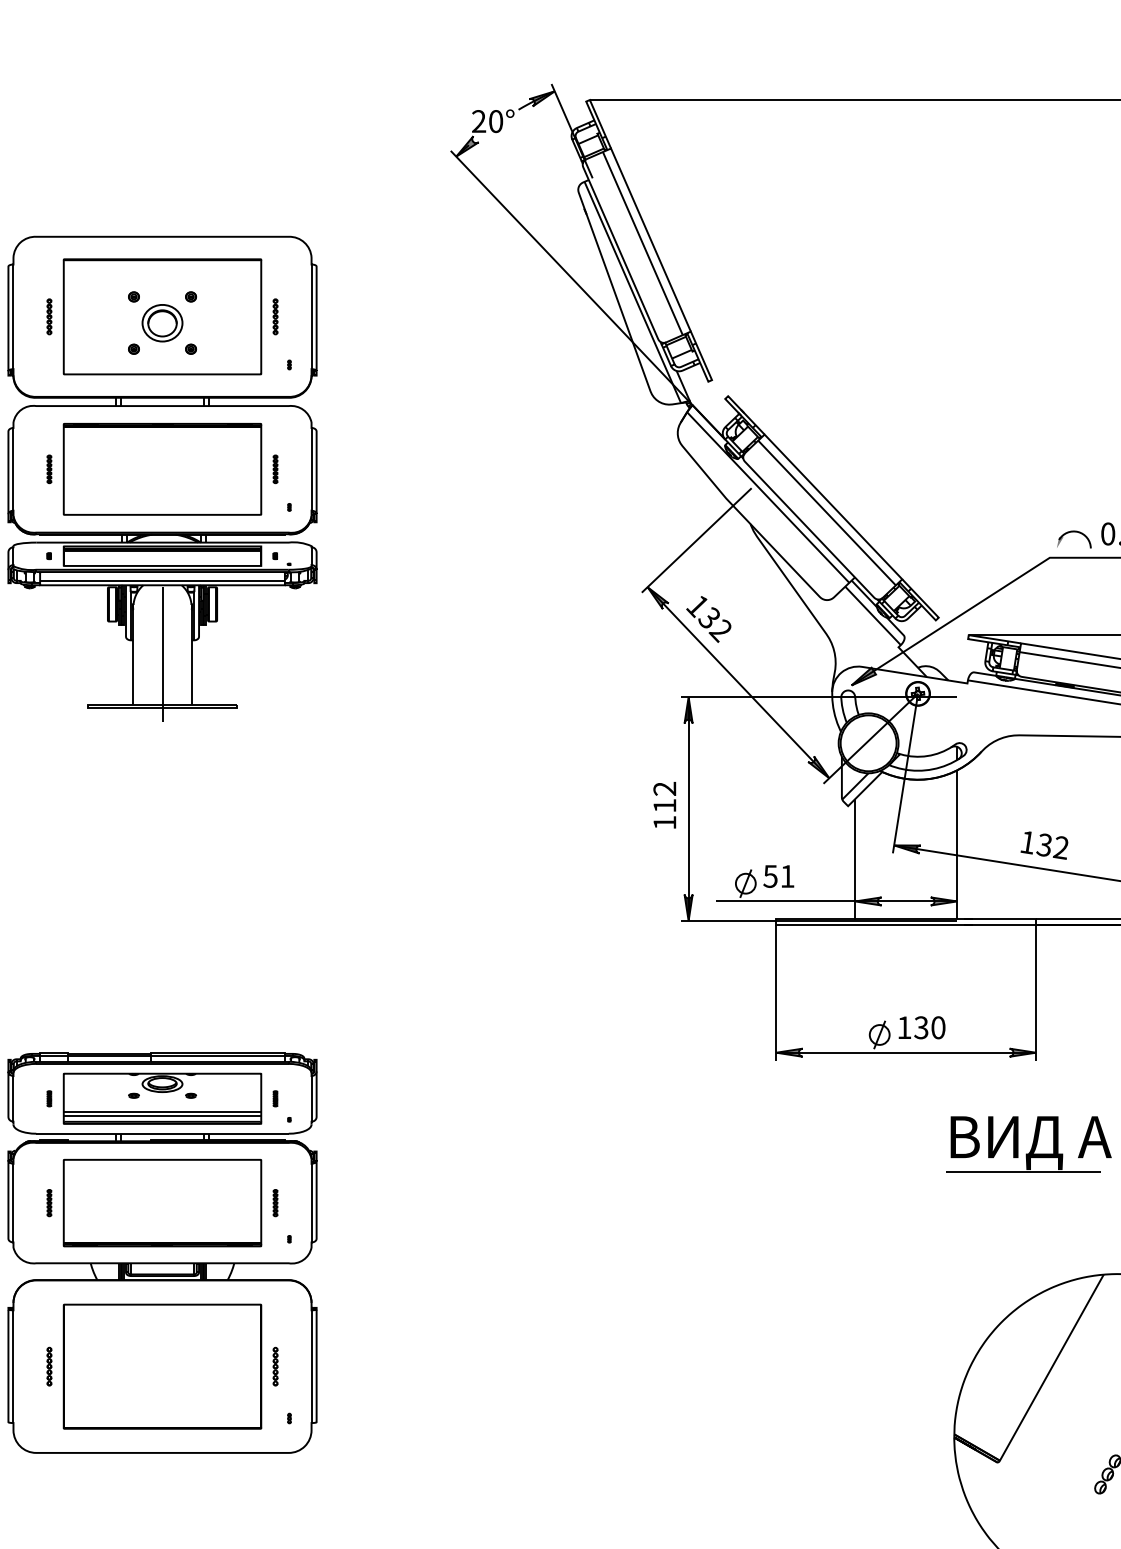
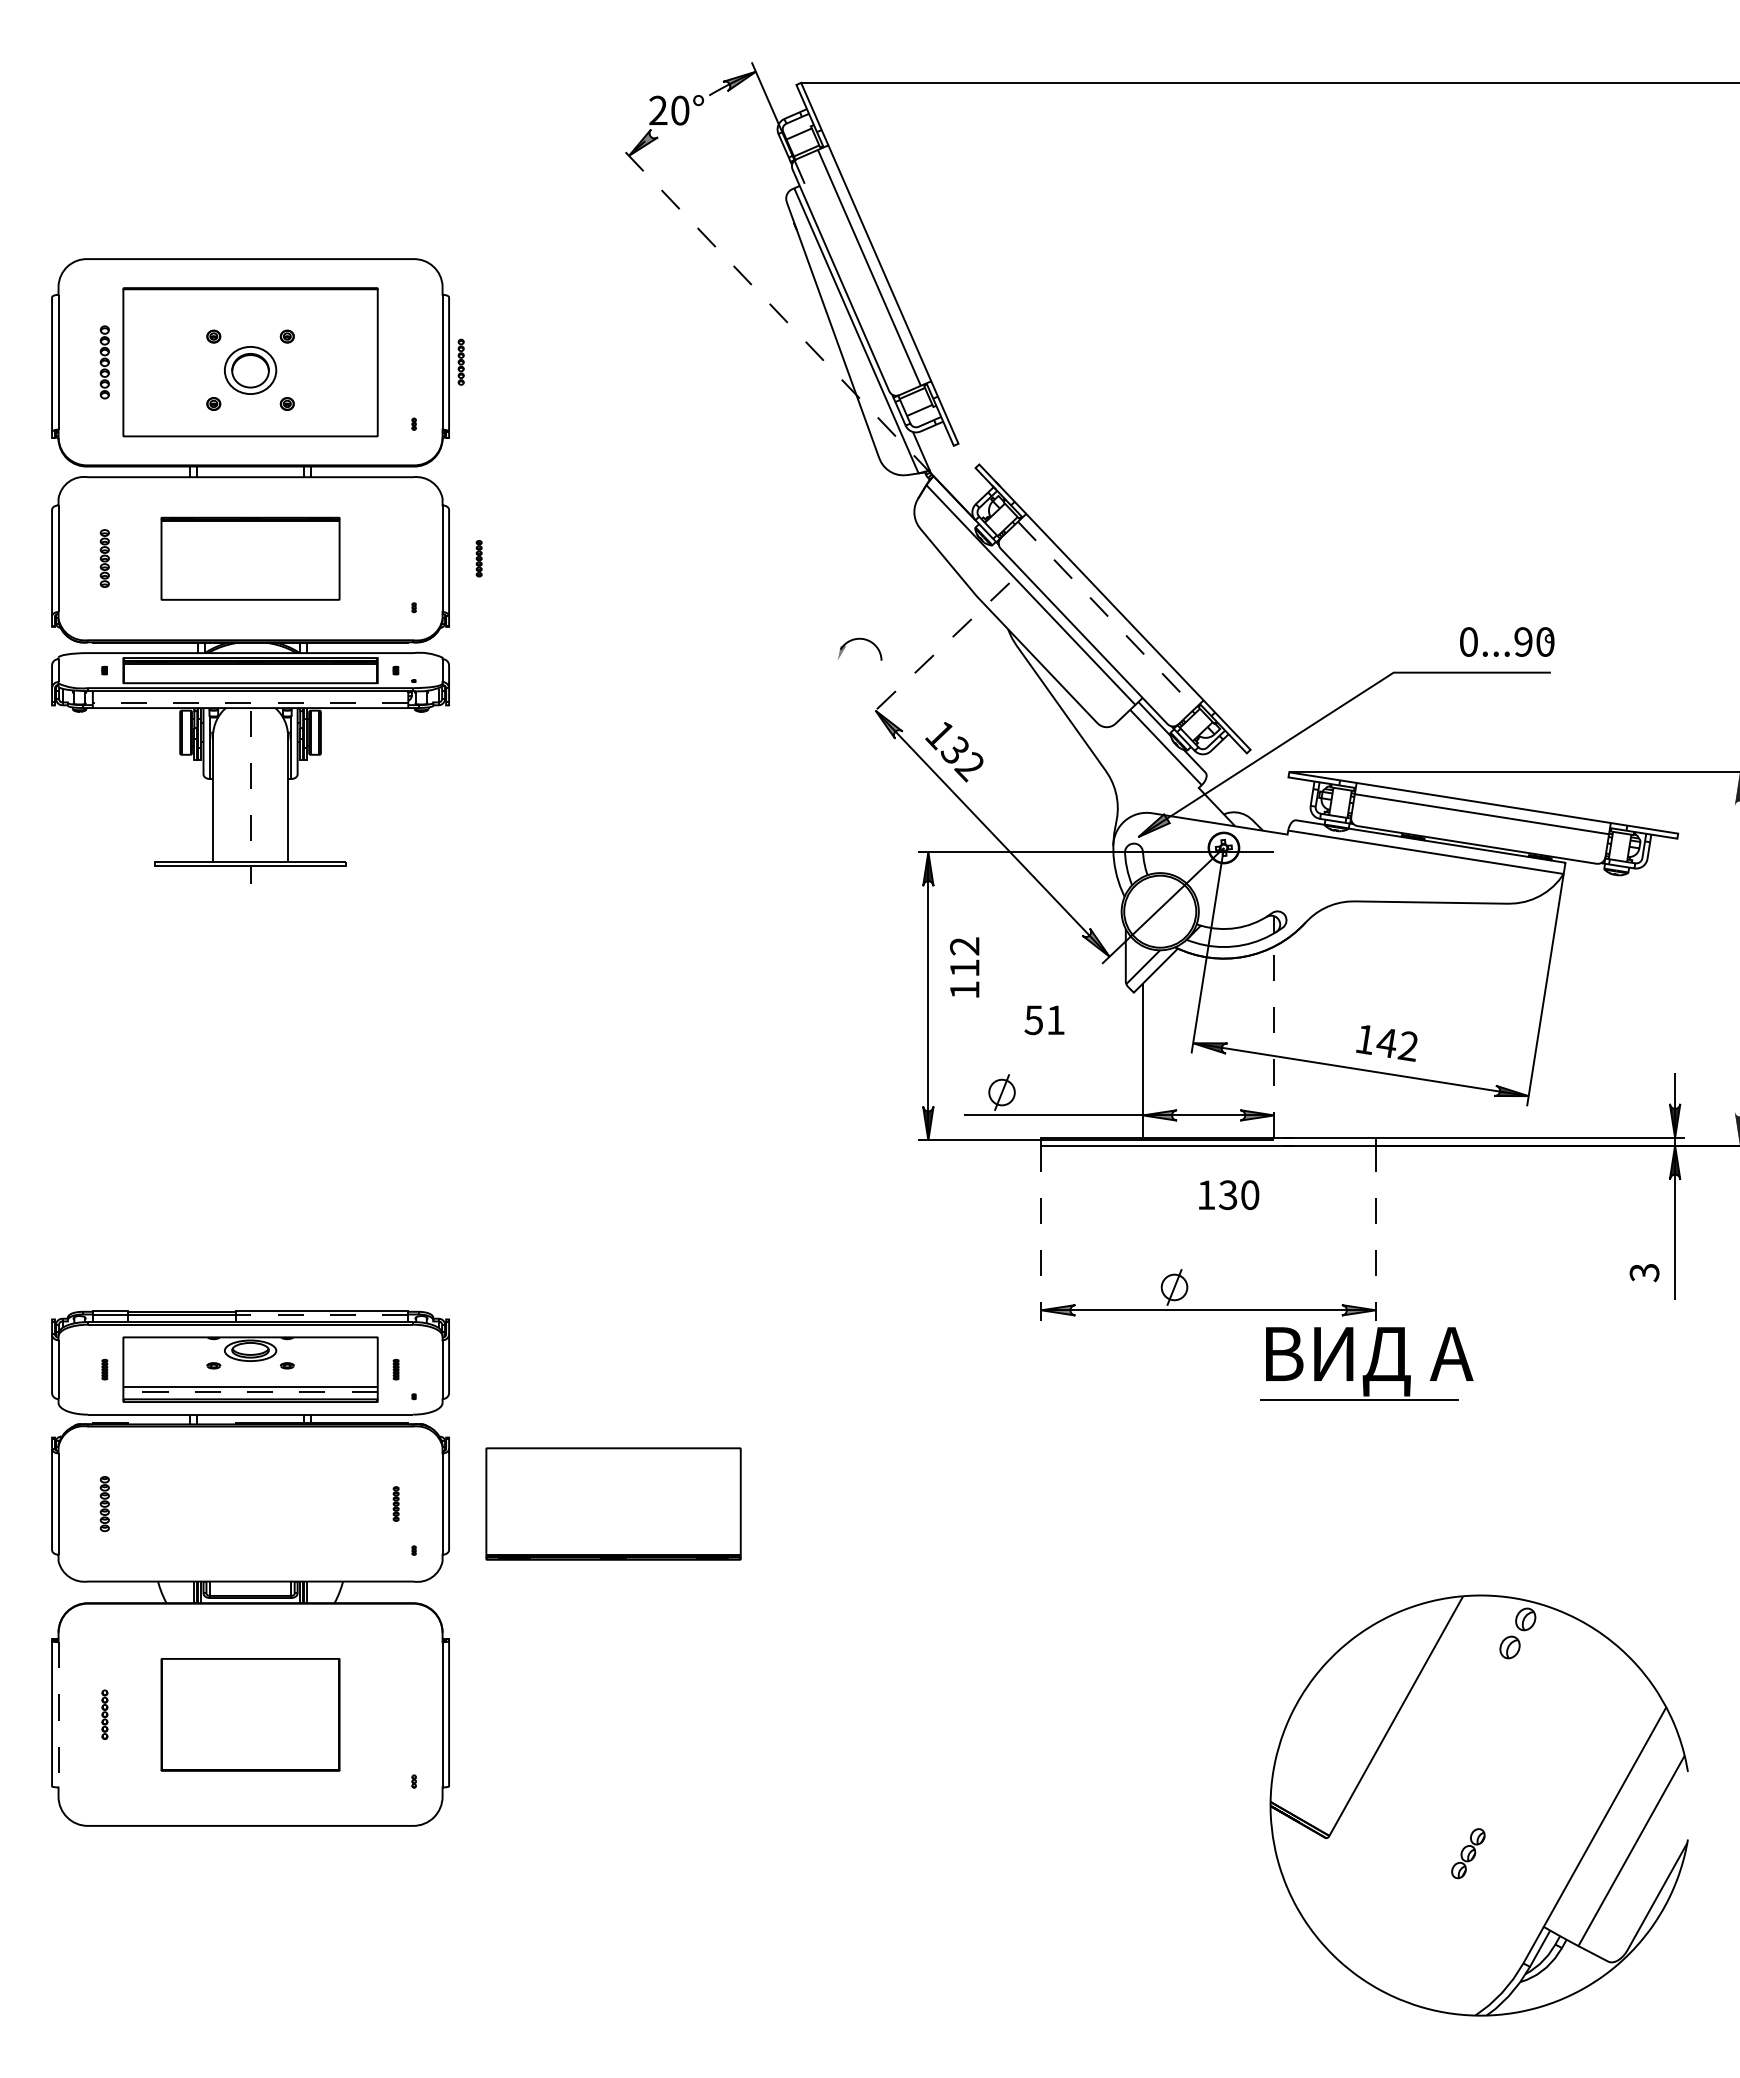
line: (570, 277) -> (776, 311), solid -> dashed
part: (49, 316) -> (104, 361), size x1.6
part: (275, 316) -> (460, 361), moved
part: (49, 469) -> (104, 558), size x1.6
part: (162, 469) -> (250, 558), size x0.7
part: (275, 469) -> (478, 558), moved
line: (826, 513) -> (1106, 615), solid -> dashed
part: (1077, 532) -> (864, 640), moved
line: (696, 540) -> (938, 650), solid -> dashed
line: (162, 580) -> (250, 702), solid -> dashed
line: (162, 654) -> (250, 797), solid -> dashed
text: (664, 805) -> (964, 967), moved
line: (957, 844) -> (1274, 1042), solid -> dashed
text: (1044, 844) -> (1386, 1042), 132 -> 142
text: (778, 876) -> (1044, 1020), moved
line: (776, 993) -> (1041, 1233), solid -> dashed
line: (1035, 993) -> (1375, 1233), solid -> dashed
text: (922, 1028) -> (1229, 1195), moved
line: (217, 1056) -> (321, 1315), solid -> dashed
line: (162, 1115) -> (250, 1391), solid -> dashed
part: (1028, 1144) -> (1366, 1363), moved
part: (49, 1202) -> (104, 1503), size x1.6
part: (162, 1202) -> (613, 1503), moved
line: (13, 1366) -> (58, 1714), solid -> dashed
part: (162, 1366) -> (250, 1714), size x0.7
part: (275, 1366) -> (395, 1714), removed

